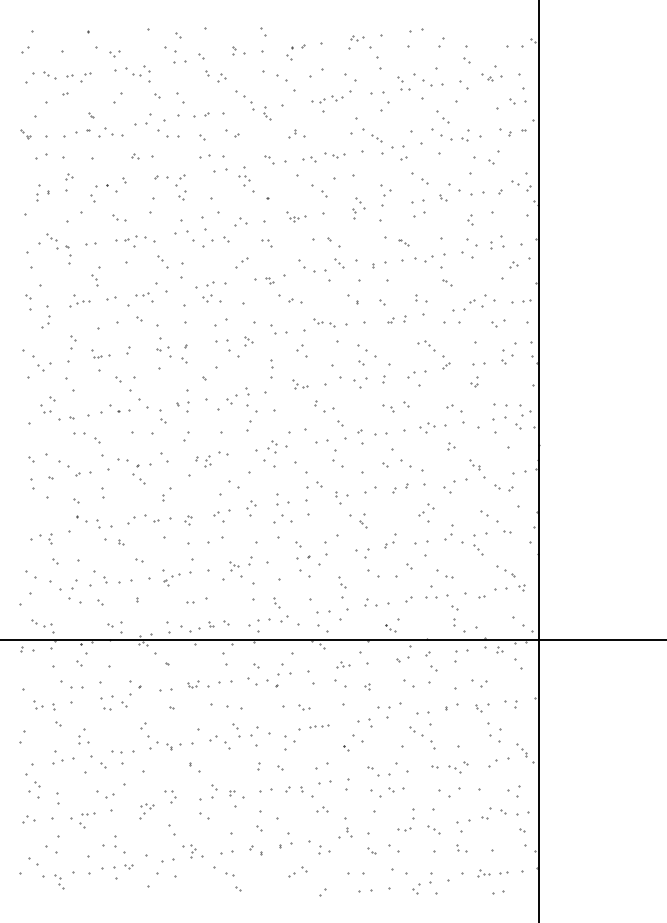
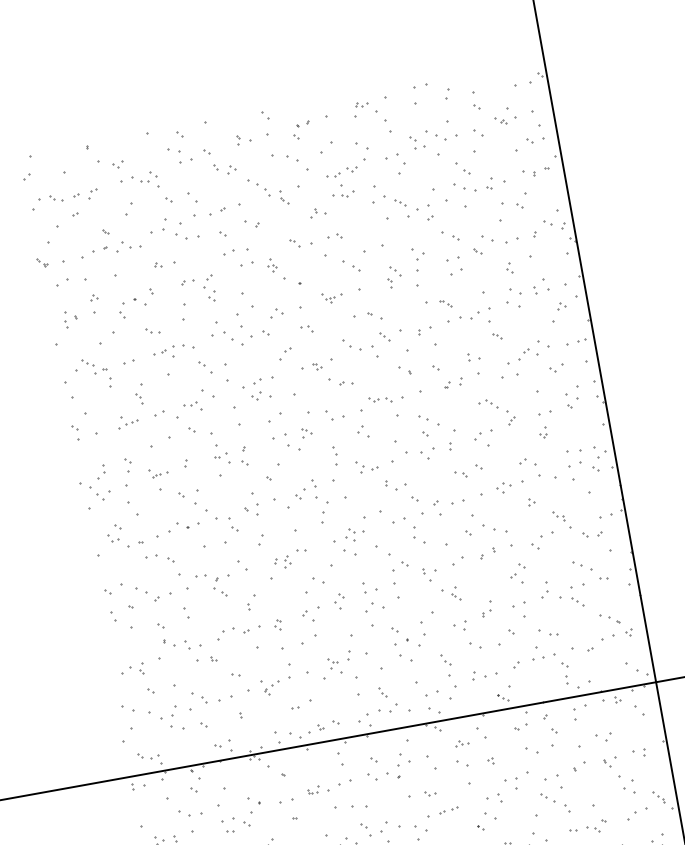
part: (334, 155) -> (343, 195), moved
part: (244, 176) -> (272, 265), size x0.7
part: (45, 321) -> (100, 471), moved
part: (300, 384) -> (367, 466), size x1.4

